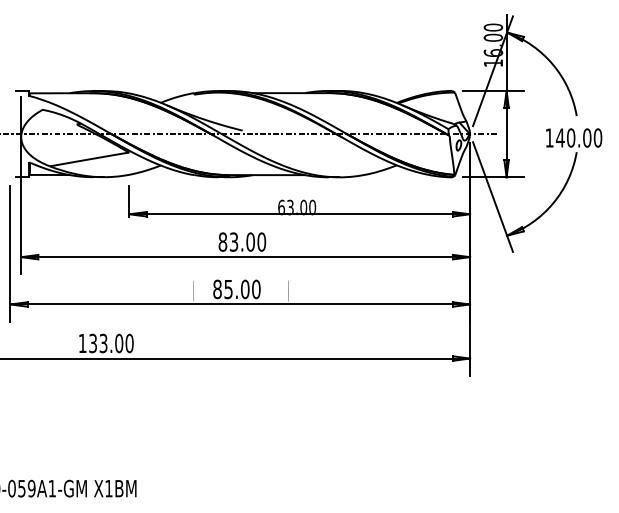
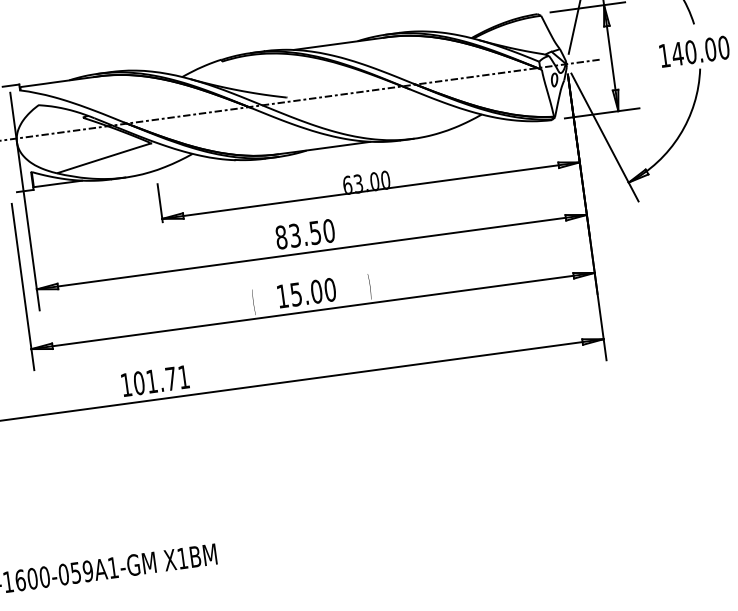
text: (250, 241) -> (315, 232), 83.00 -> 83.50
text: (217, 289) -> (282, 296), 85.00 -> 15.00
text: (111, 343) -> (161, 380), 133.00 -> 101.71

